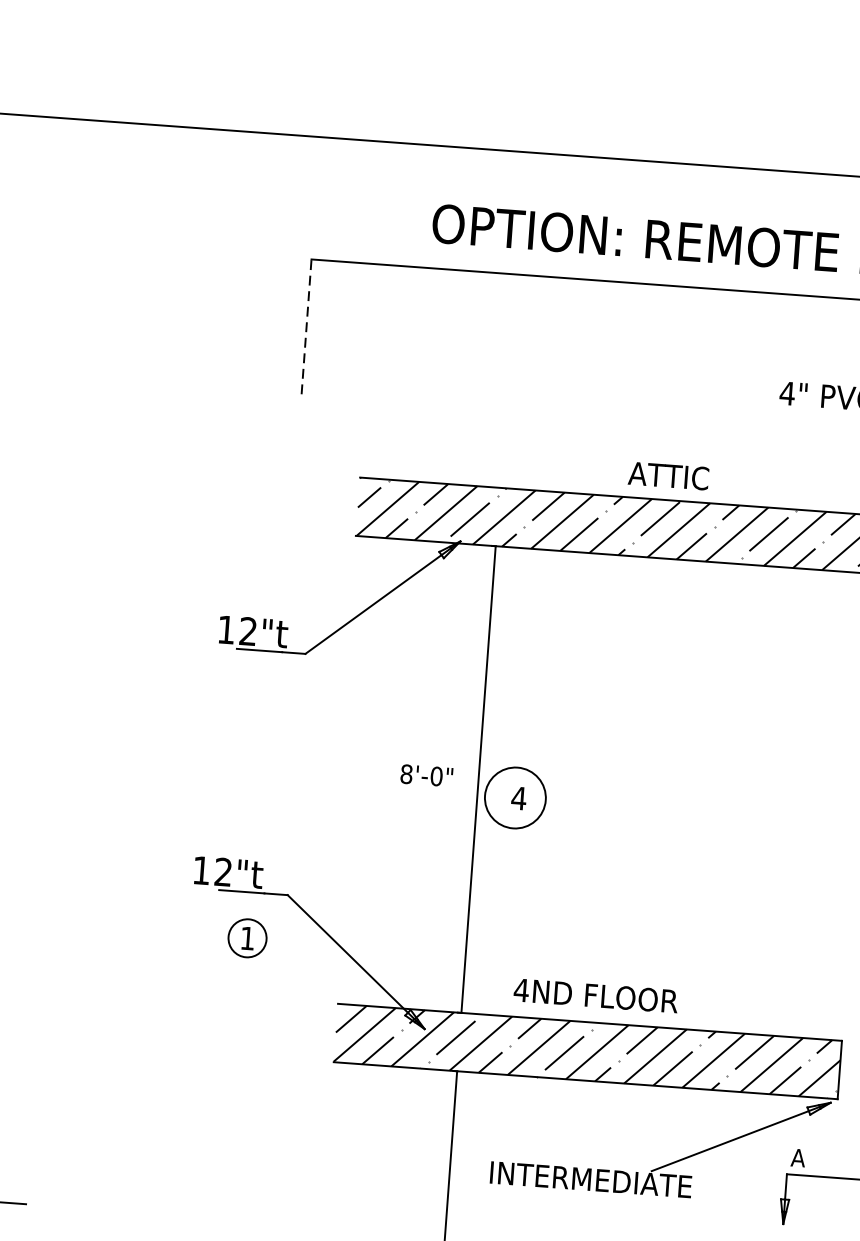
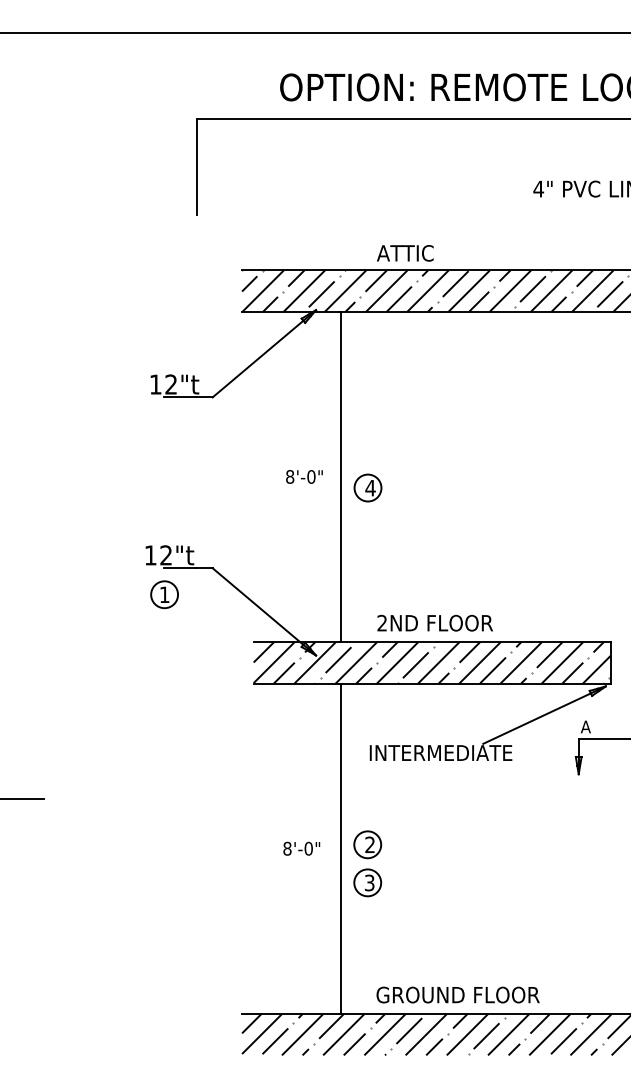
line: (306, 327) -> (196, 167), dashed -> solid
text: (668, 476) -> (405, 253), moved
circle: (514, 797) -> (367, 487), size x0.62
part: (247, 937) -> (164, 594), moved
text: (521, 989) -> (382, 622), 4ND -> 2ND

